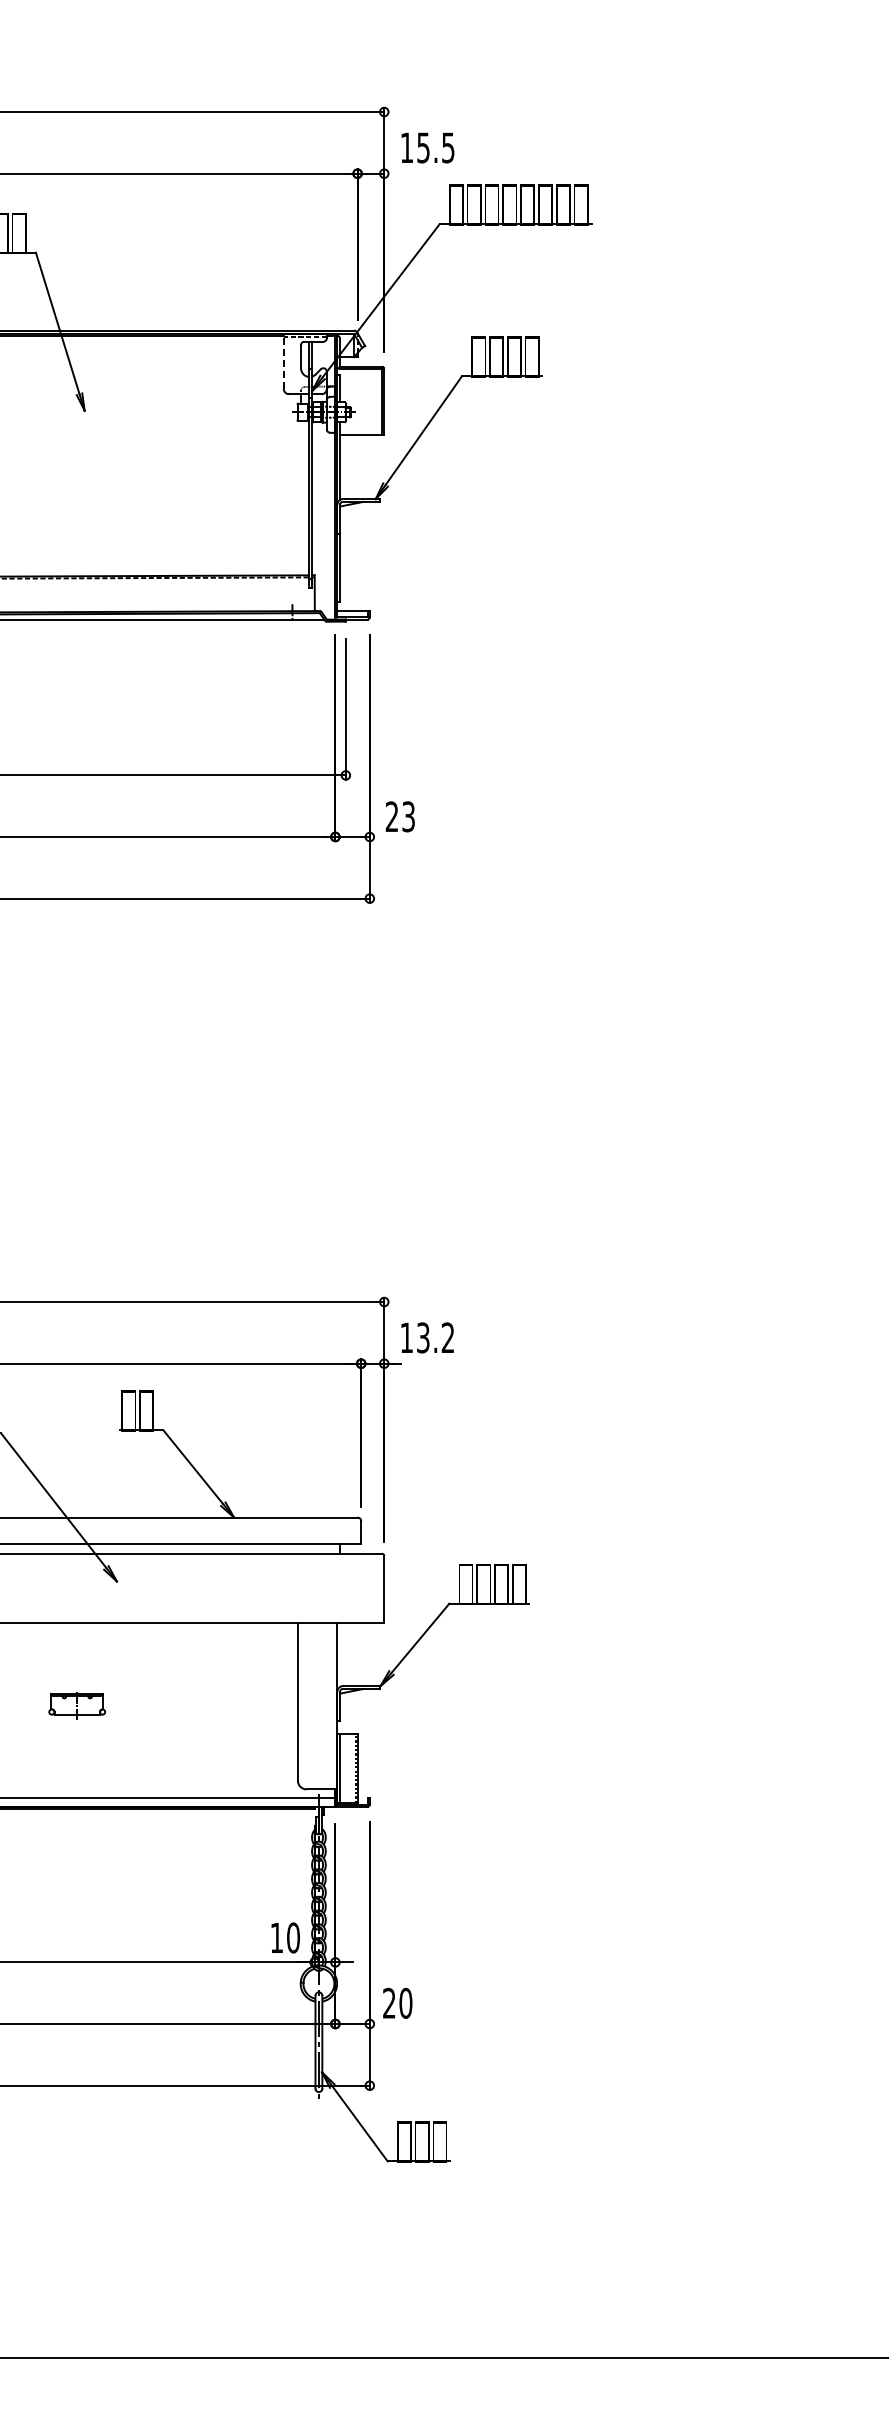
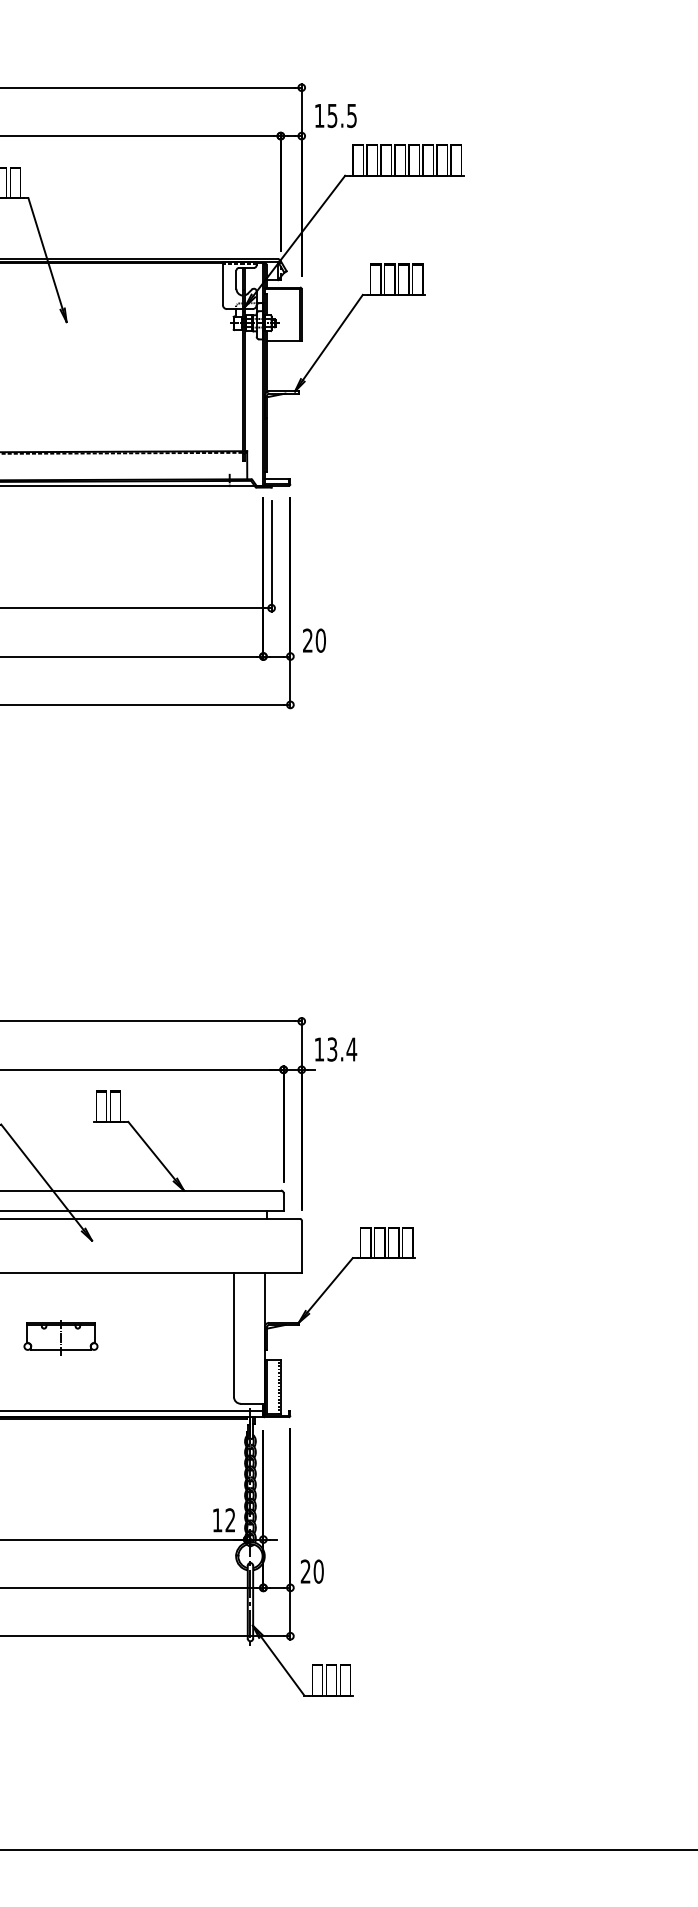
line: (283, 361) -> (222, 283), dashed -> solid
text: (408, 816) -> (320, 640), 23 -> 20
text: (447, 1337) -> (351, 1049), 13.2 -> 13.4
part: (76, 1705) -> (60, 1337), size x1.67
text: (293, 1937) -> (230, 1519), 10 -> 12

